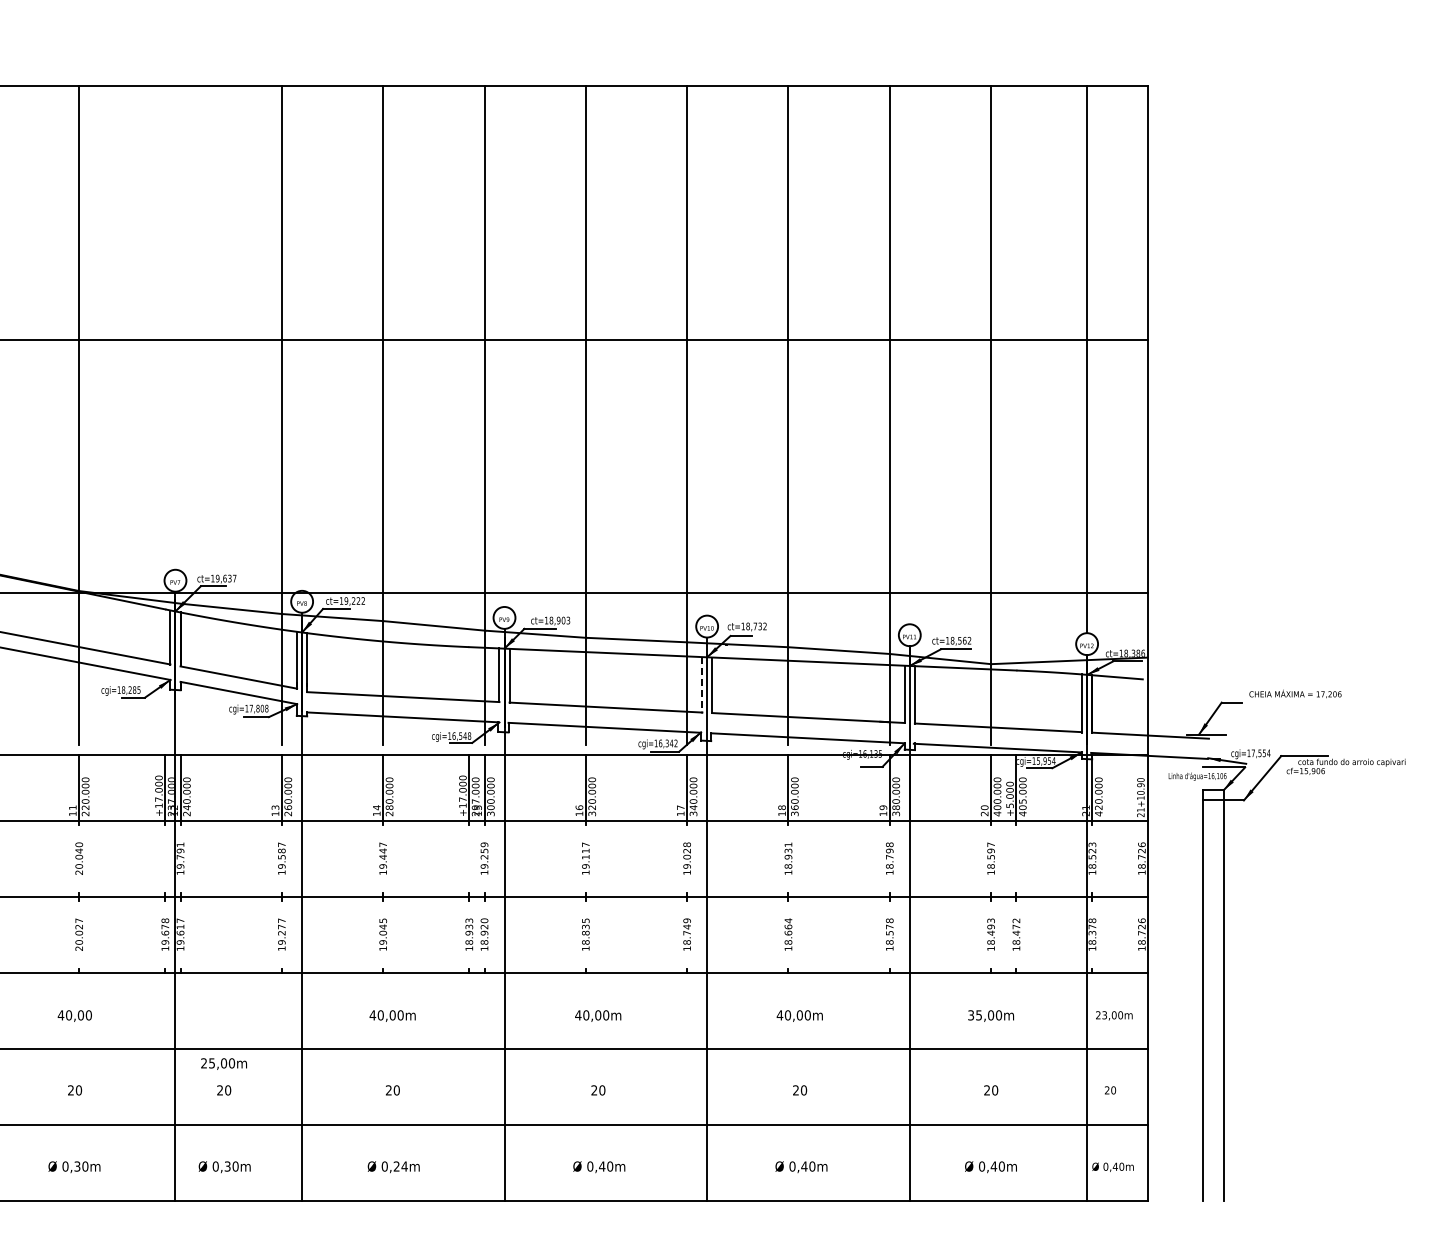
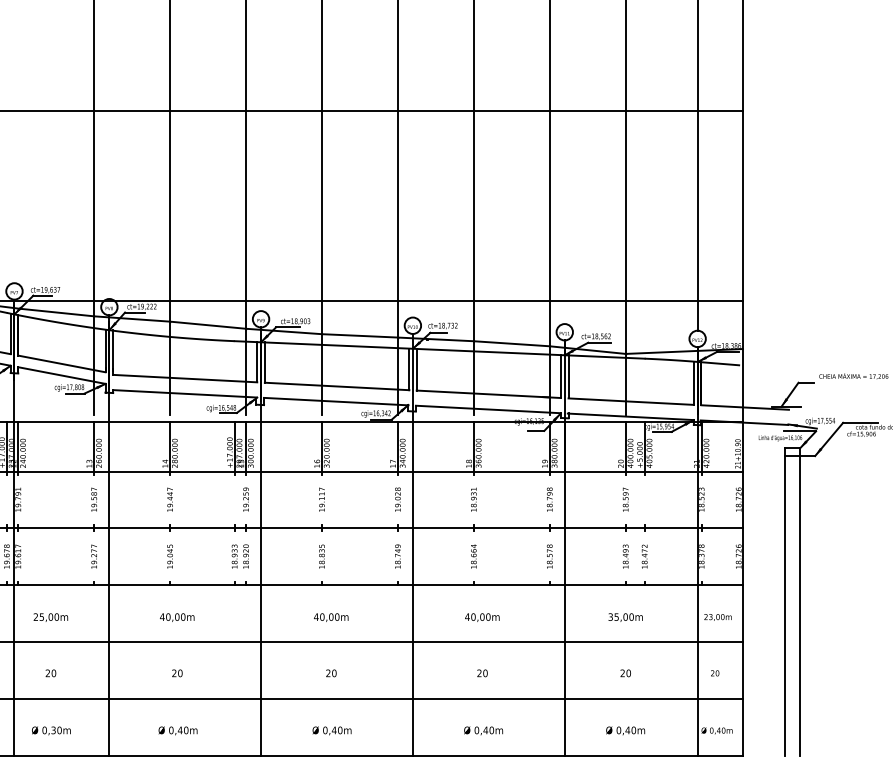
line: (702, 684) -> (409, 369), dashed -> solid
text: (223, 1063) -> (50, 617), moved
text: (400, 1166) -> (183, 730), 0,24m -> 0,40m

